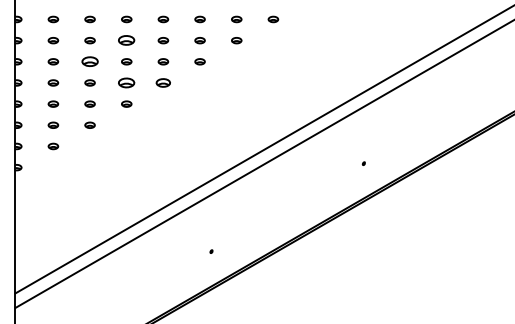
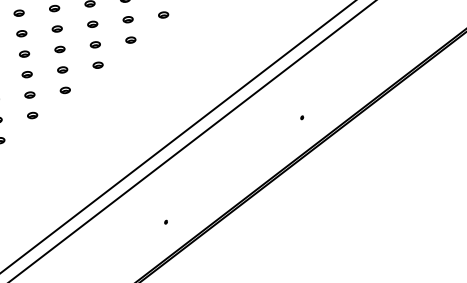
part: (126, 40) -> (57, 28), size x0.62
part: (89, 61) -> (23, 53), size x0.62
part: (126, 82) -> (62, 69), size x0.62
part: (163, 82) -> (98, 64), size x0.71

